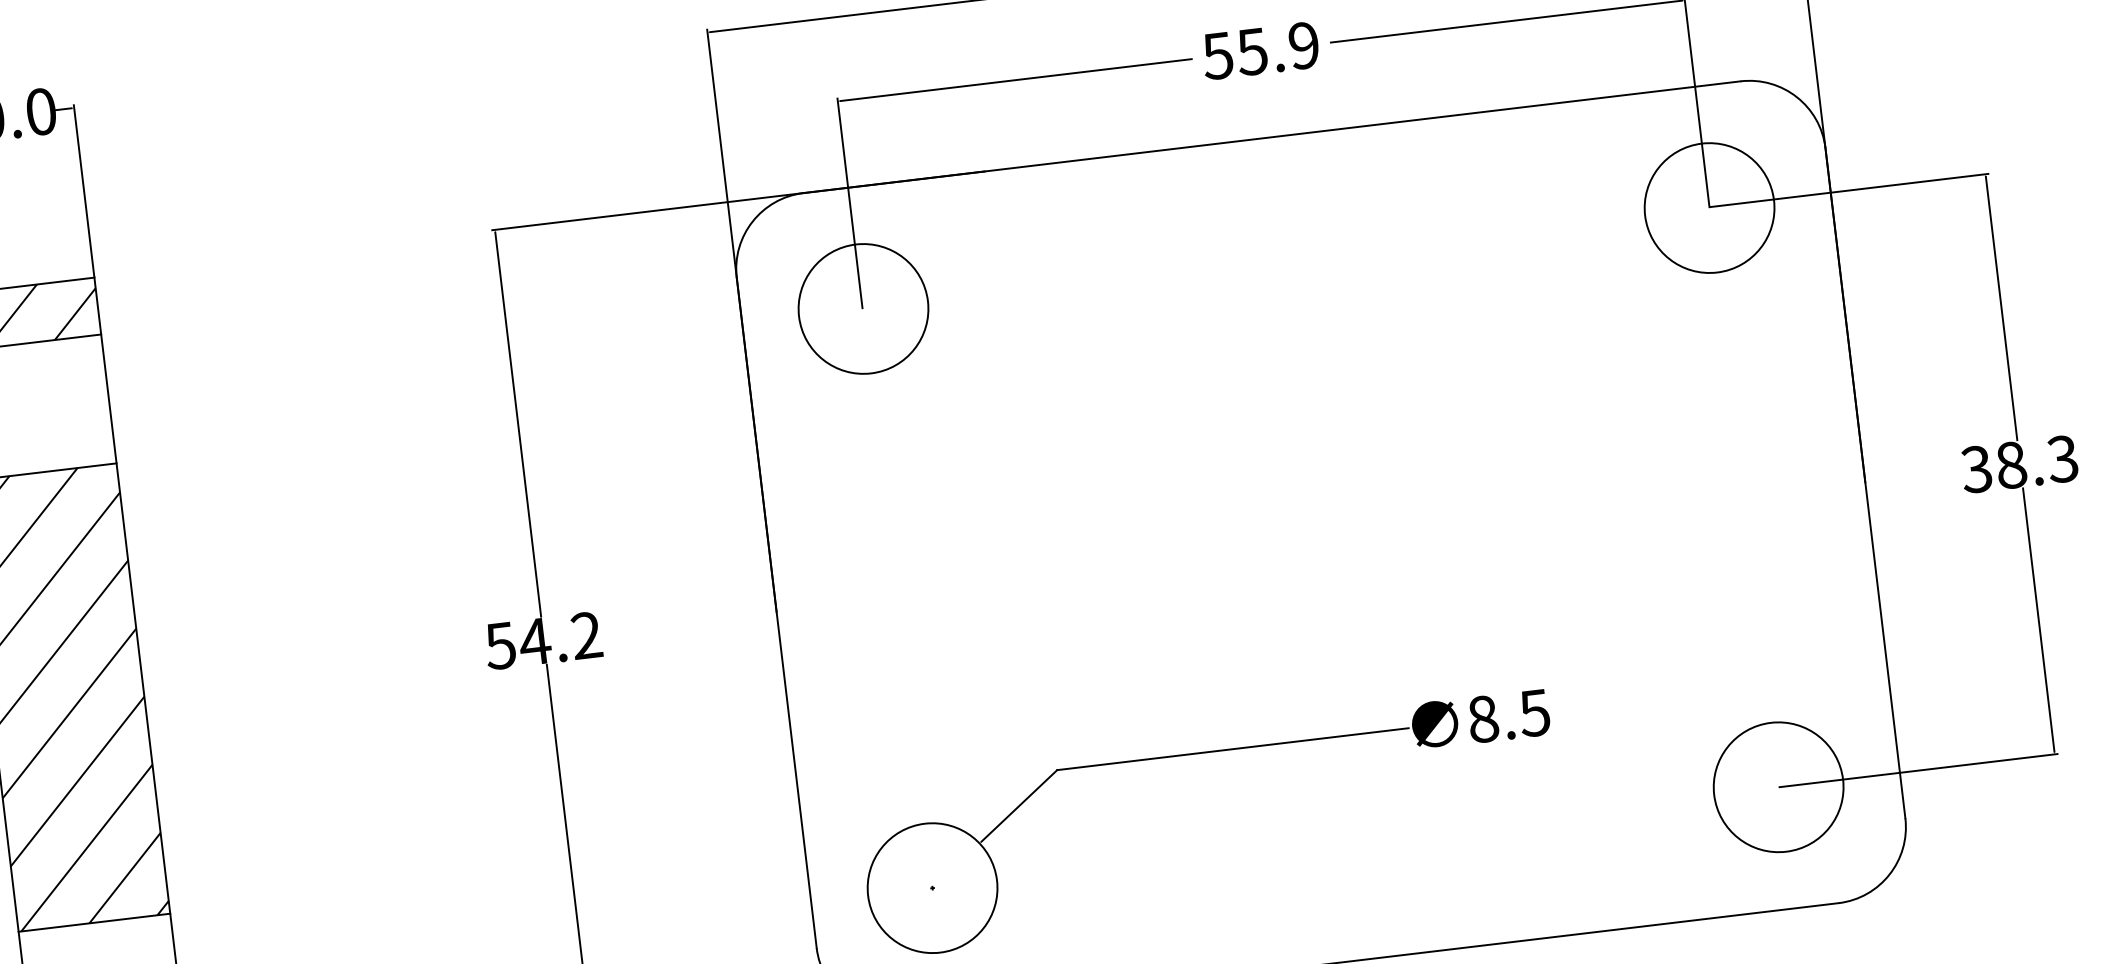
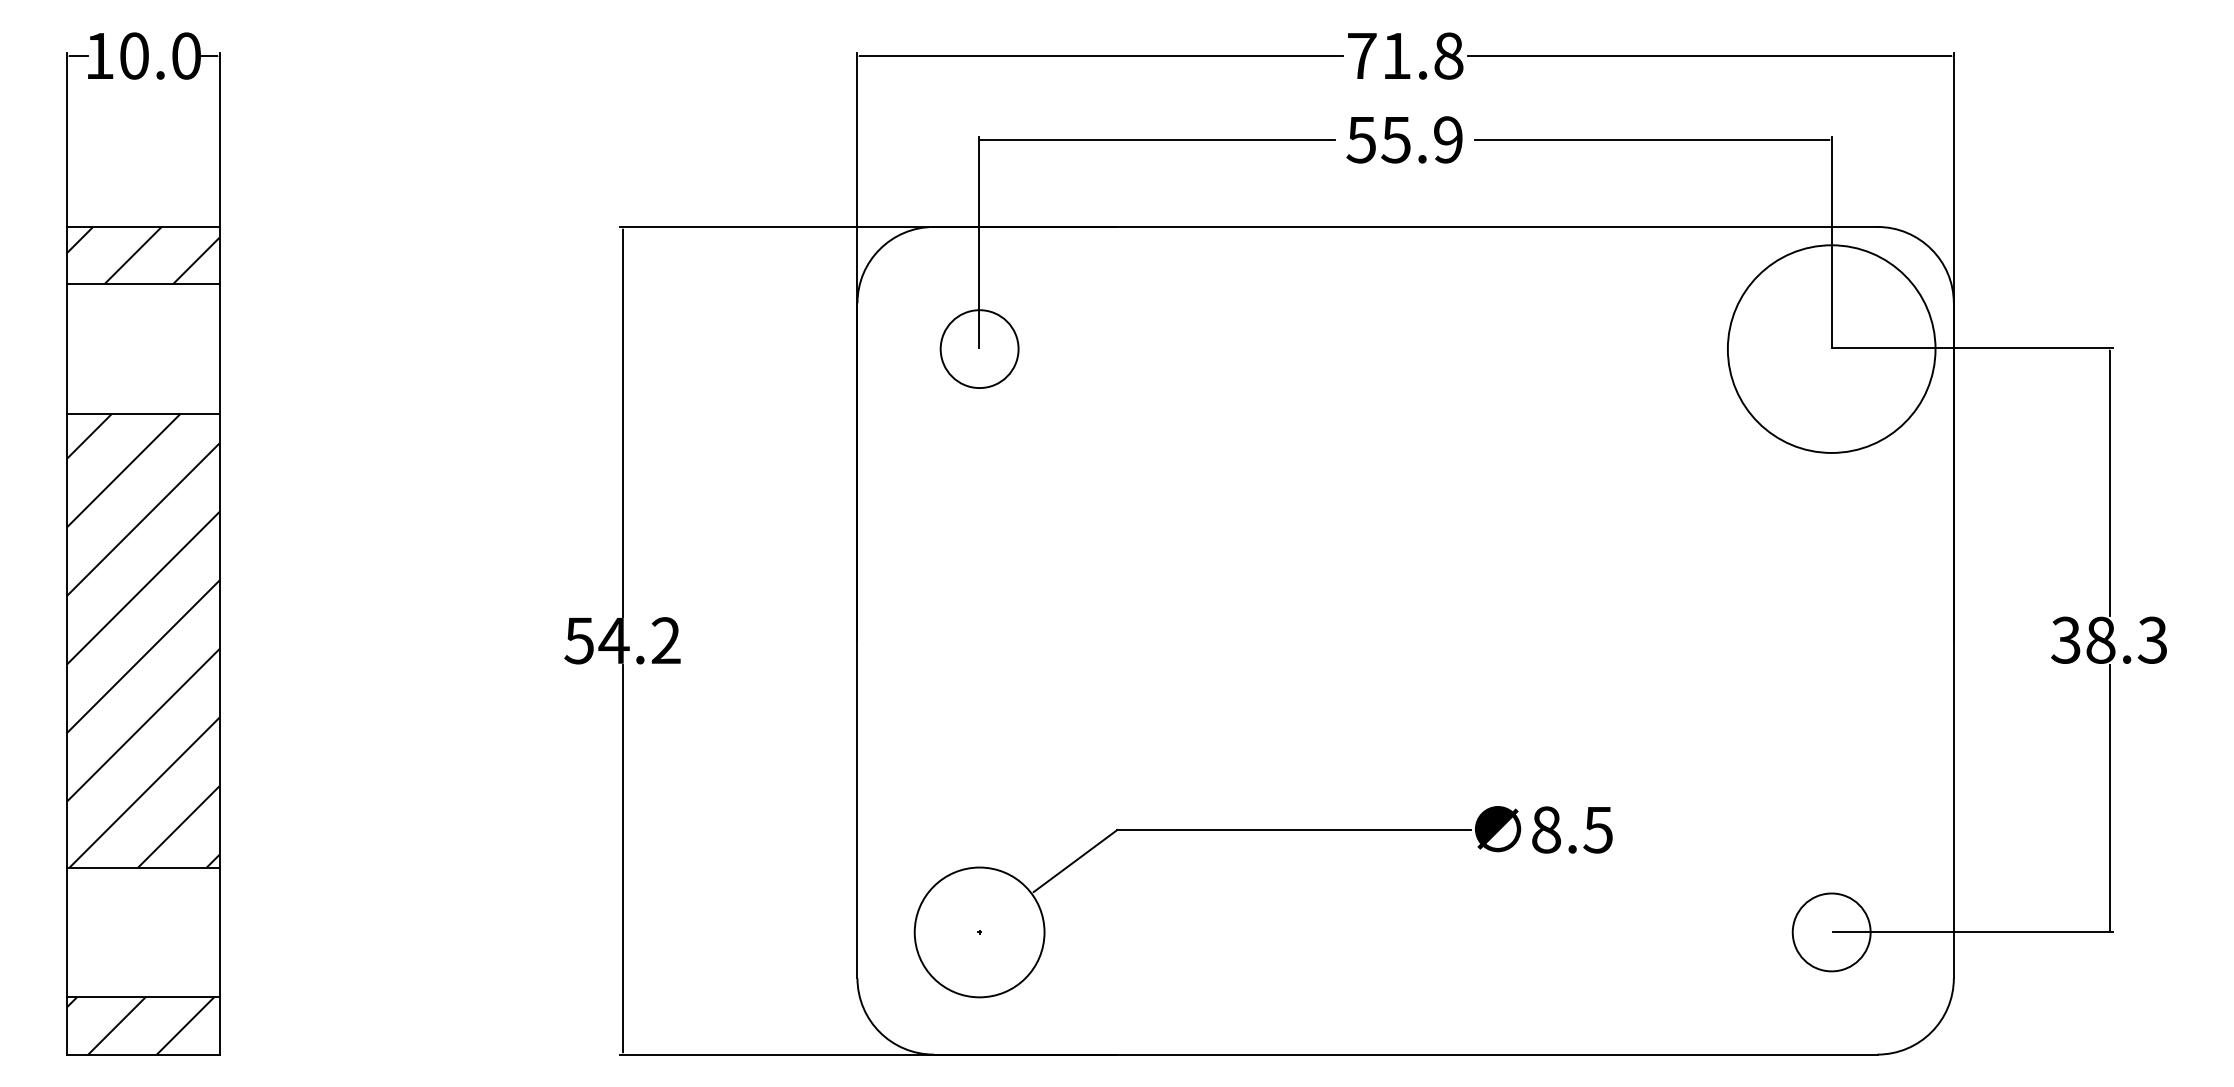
circle: (1709, 208) -> (1831, 349), size x1.6
circle: (863, 309) -> (979, 349), size x0.6
circle: (1778, 787) -> (1831, 932), size x0.6

